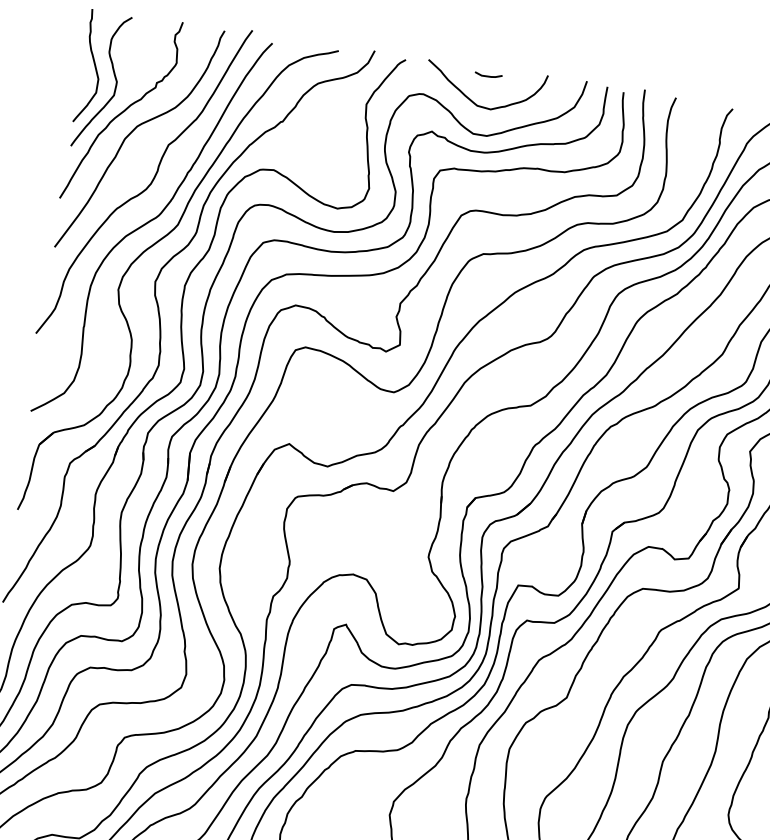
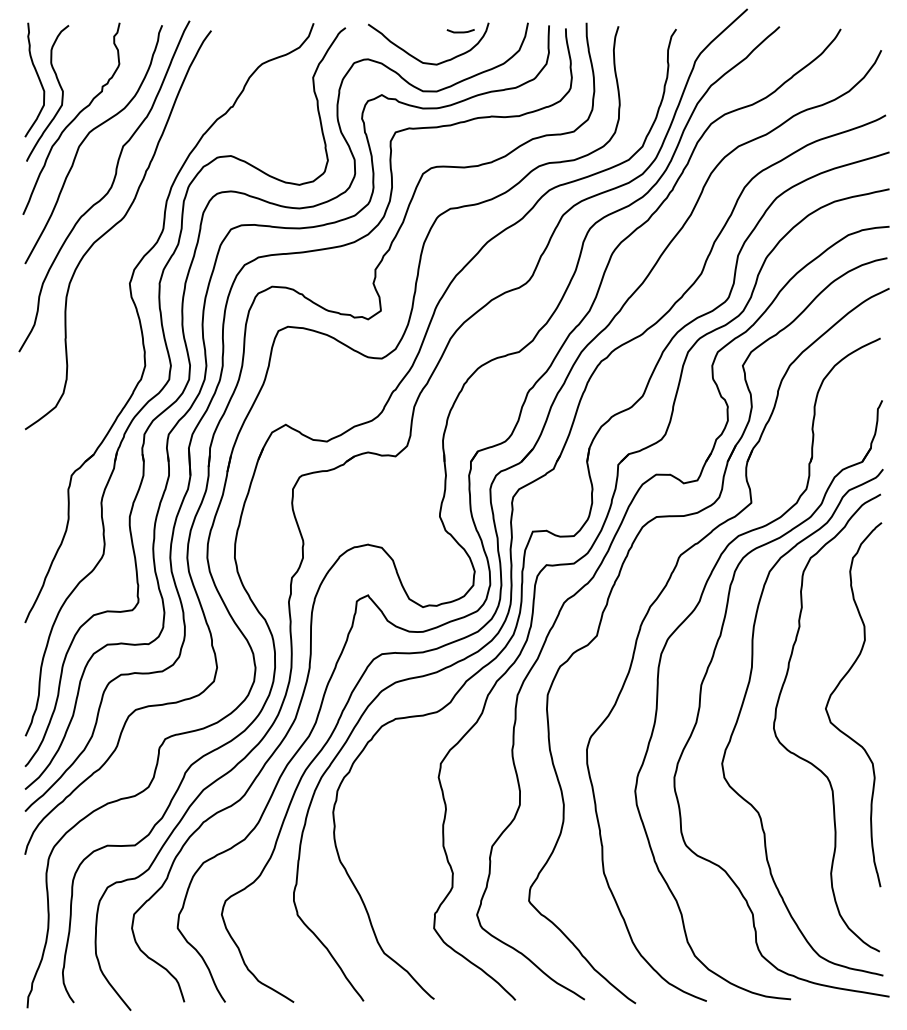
line: (488, 75) -> (460, 31), moved
part: (153, 246) -> (122, 248), removed

